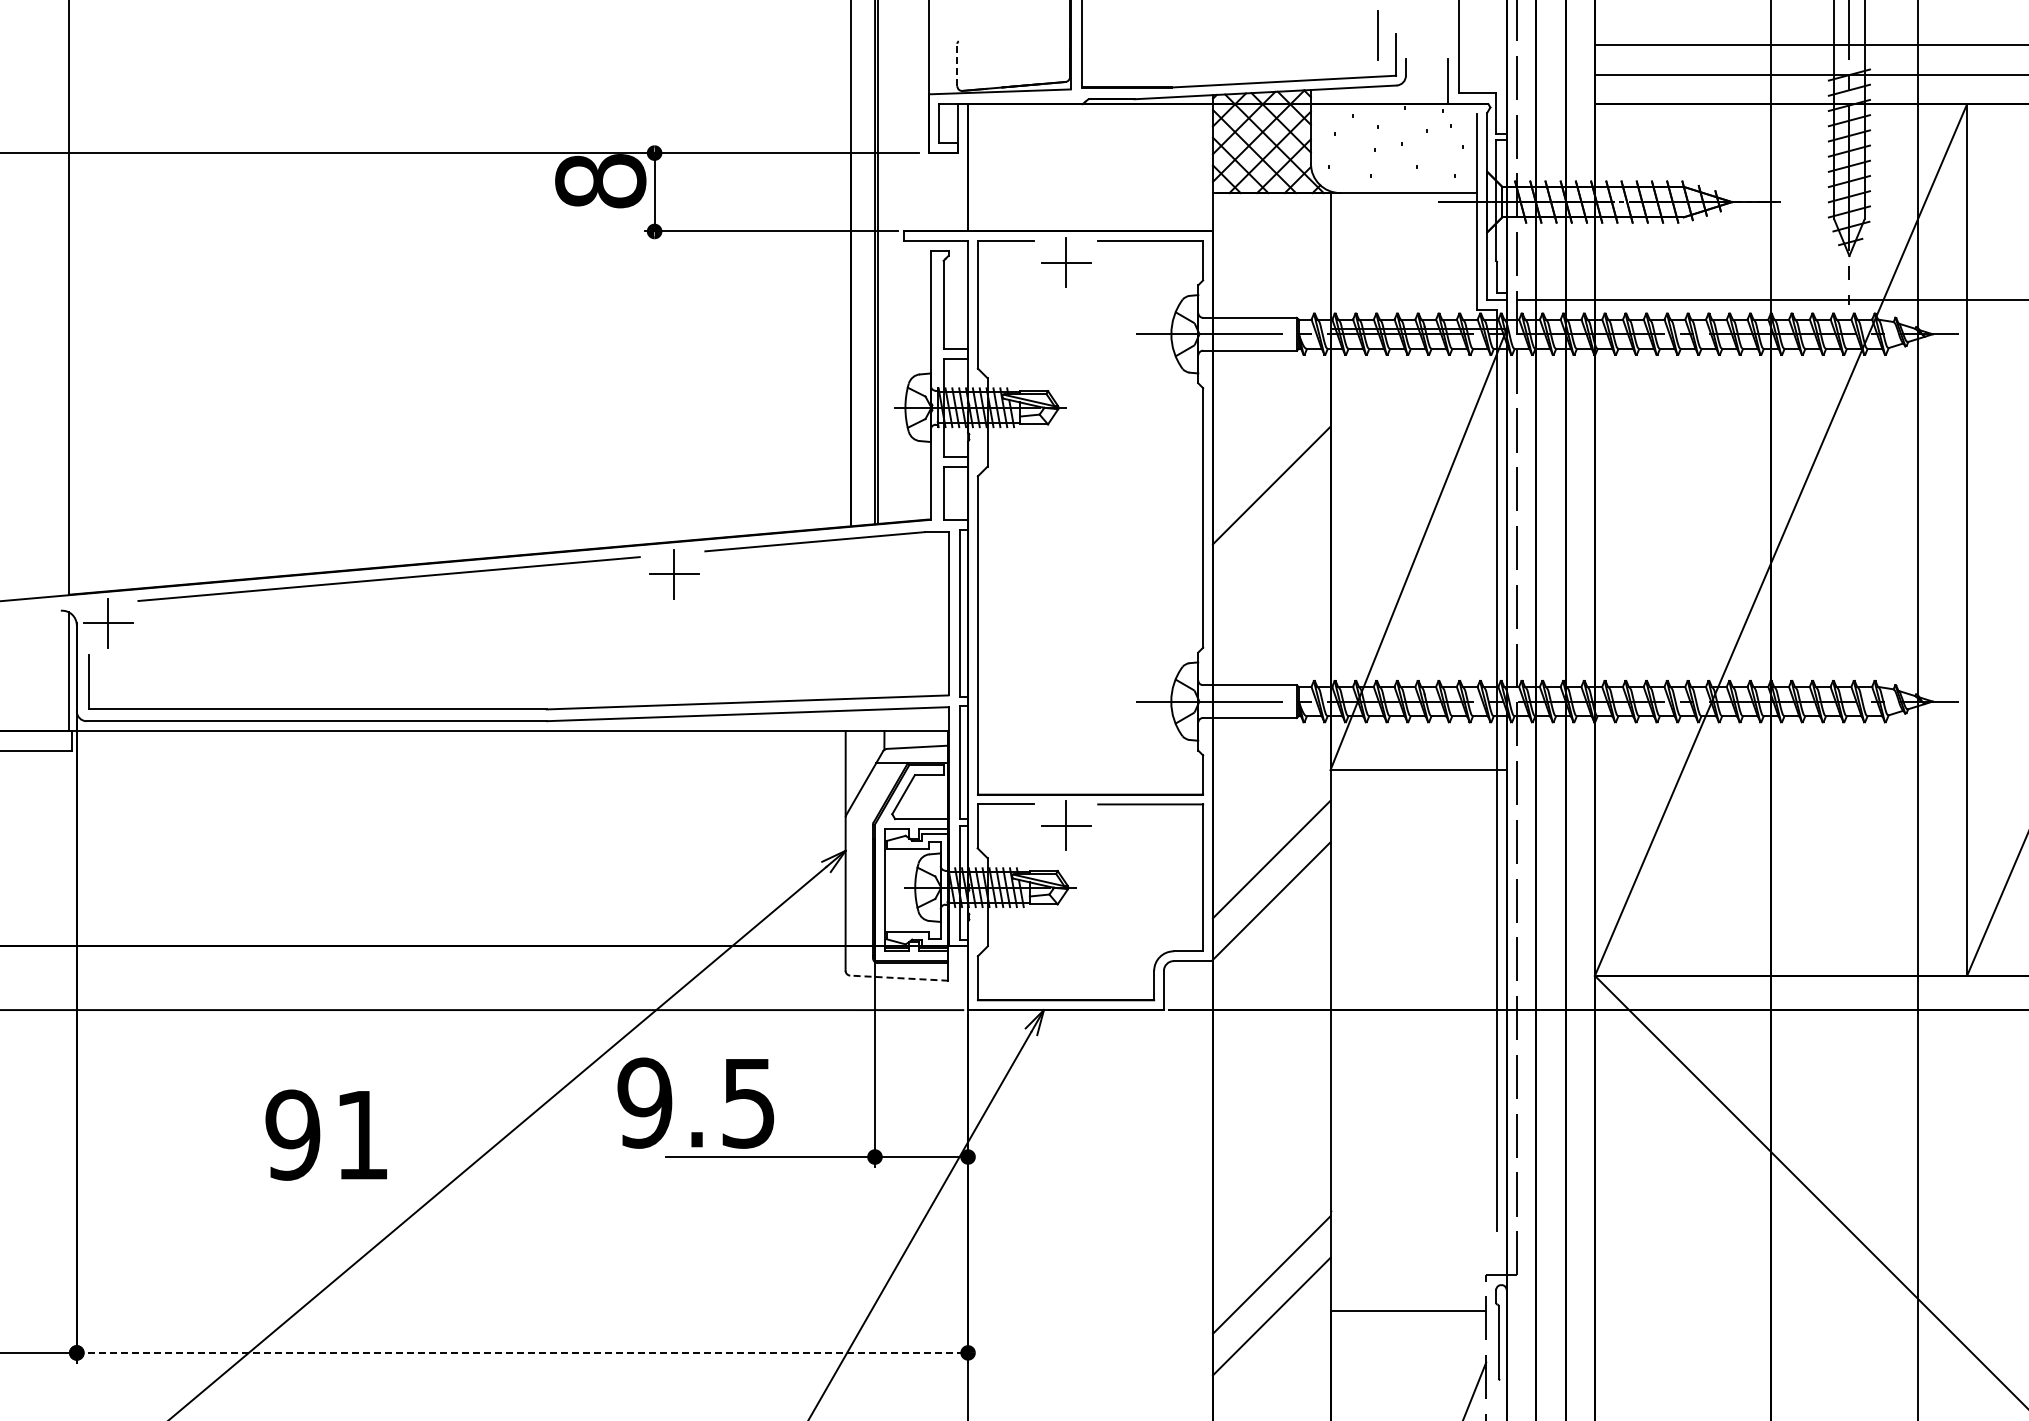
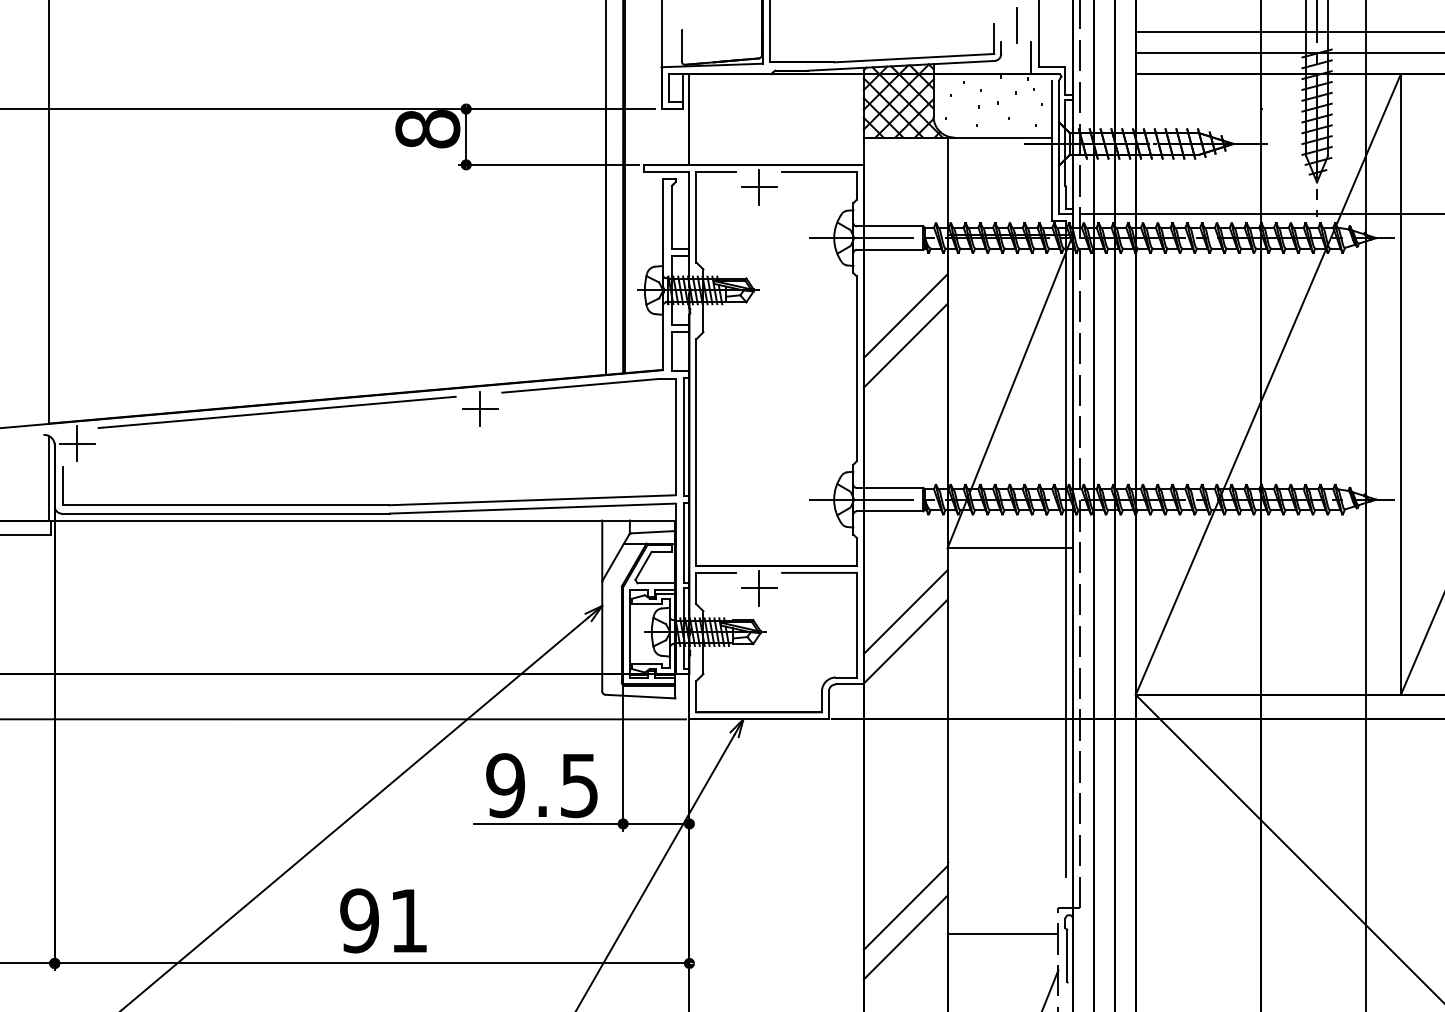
line: (1377, 35) -> (1016, 25), moved
line: (957, 64) -> (681, 45), dashed -> solid
line: (1271, 443) -> (905, 315), added
line: (898, 978) -> (639, 696), dashed -> solid
text: (695, 1102) -> (541, 785), moved
text: (325, 1134) -> (382, 920), moved
line: (522, 1352) -> (372, 963), dashed -> solid

